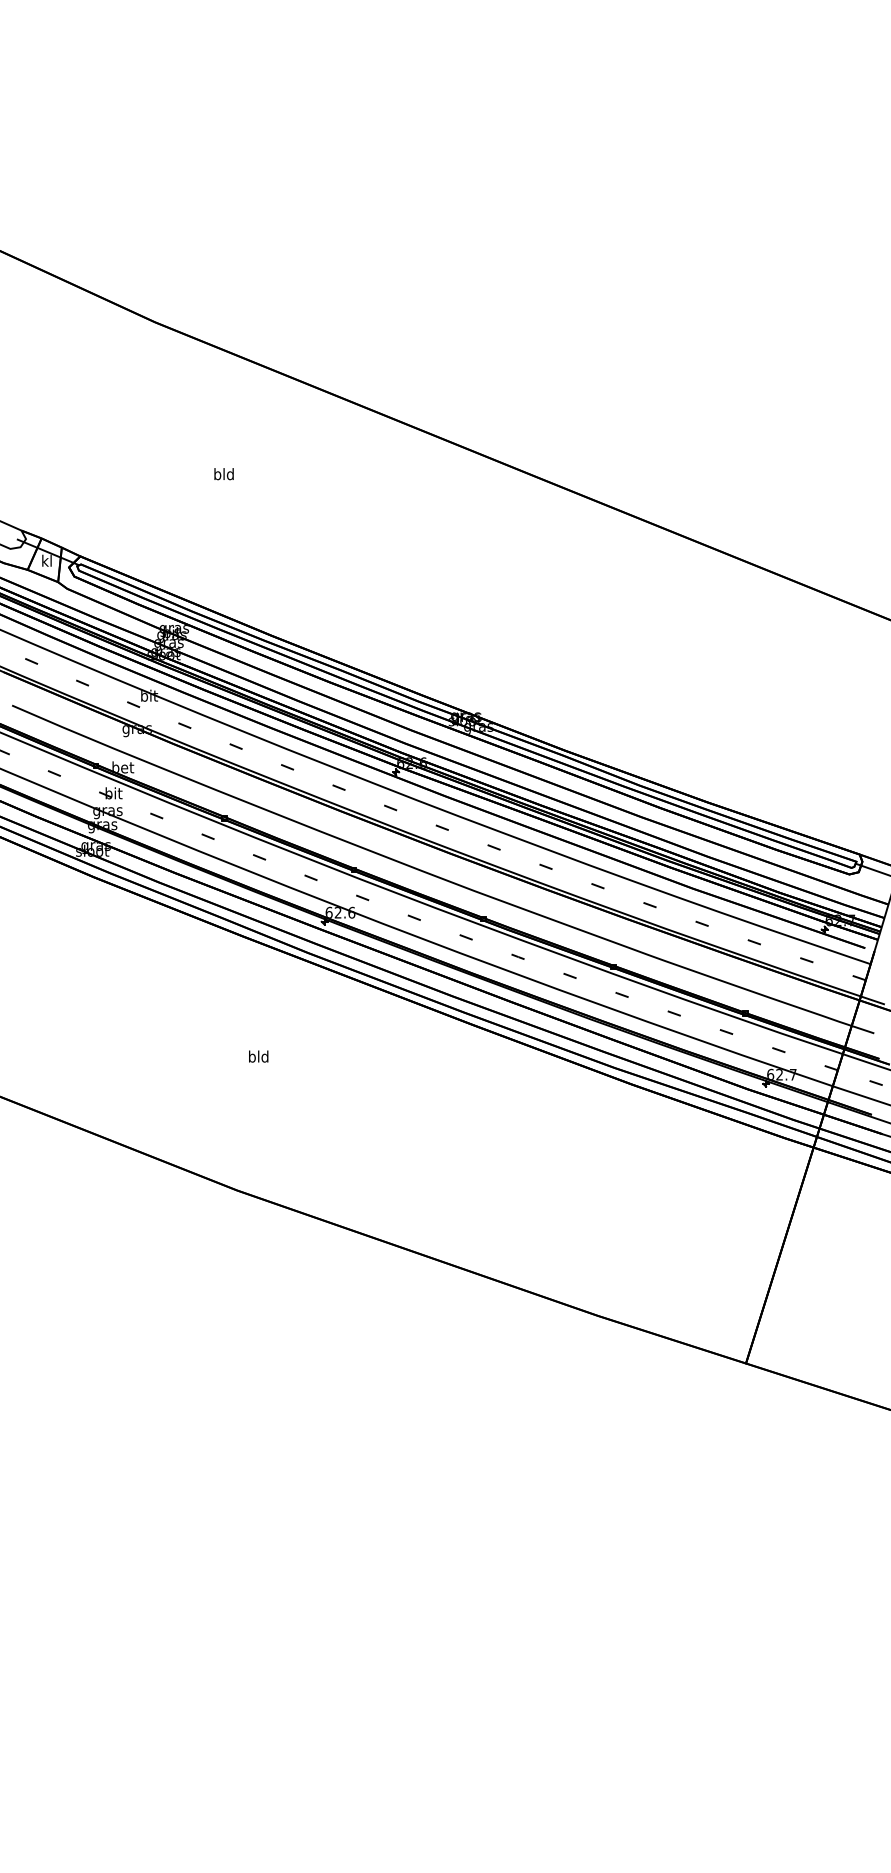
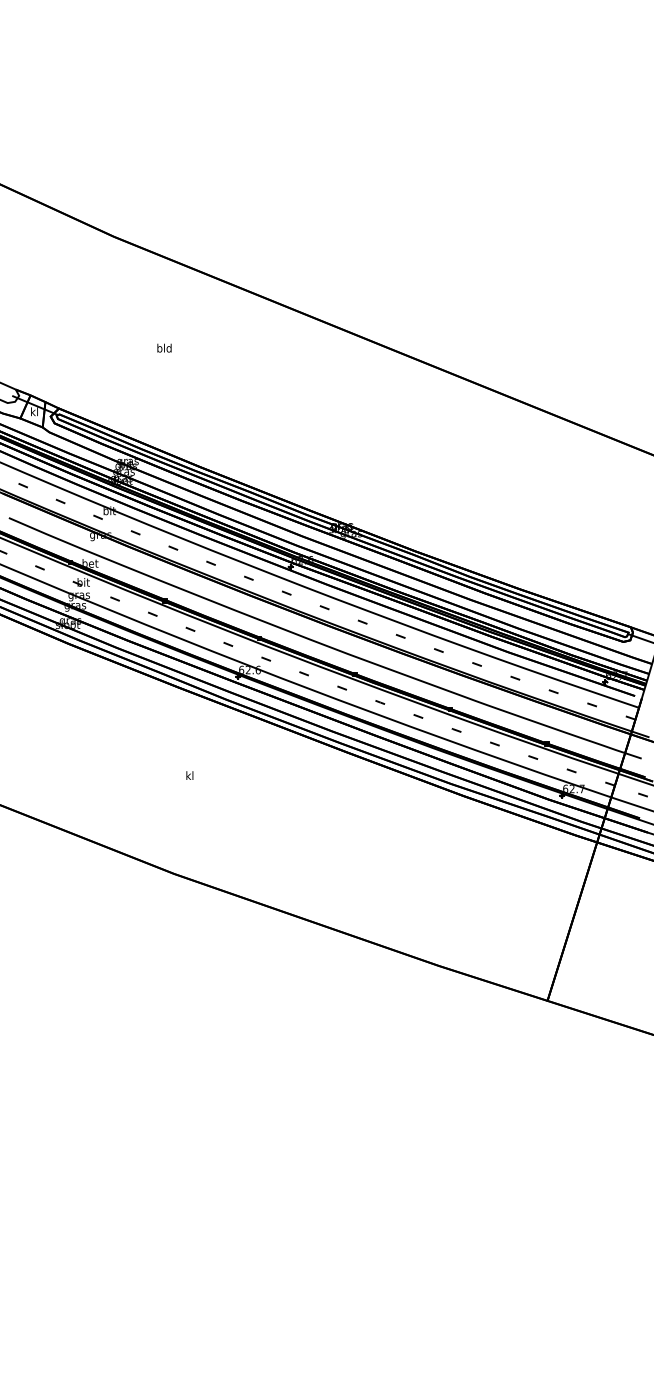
text: (258, 1056) -> (189, 775), bld -> kl

